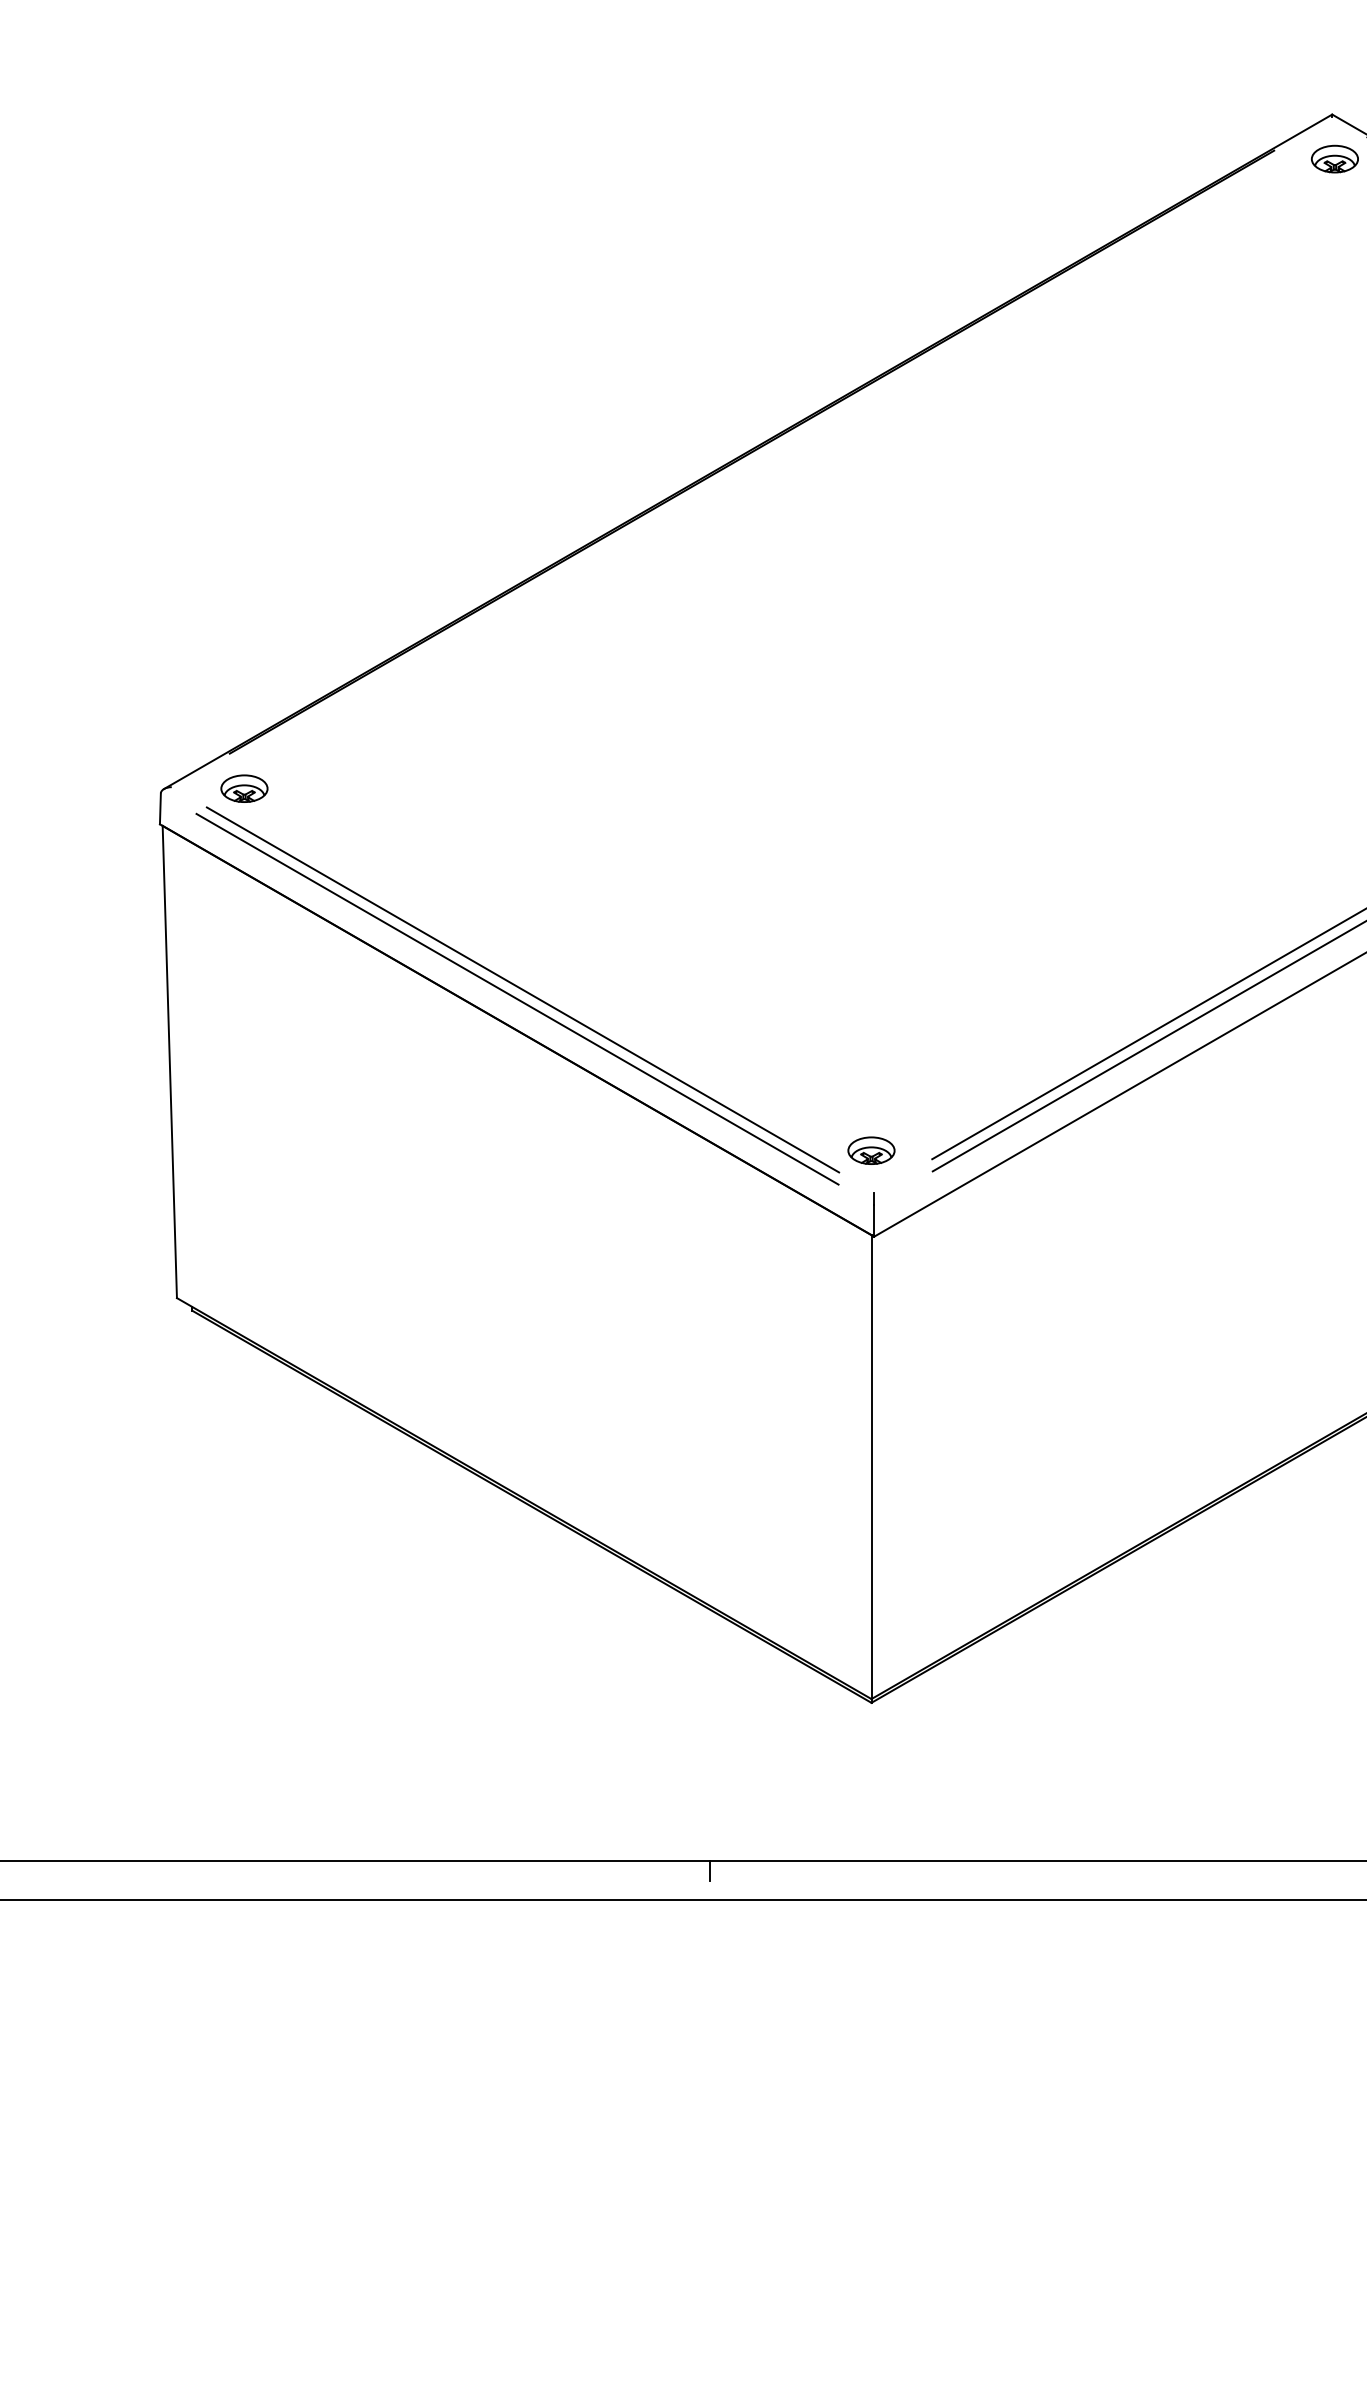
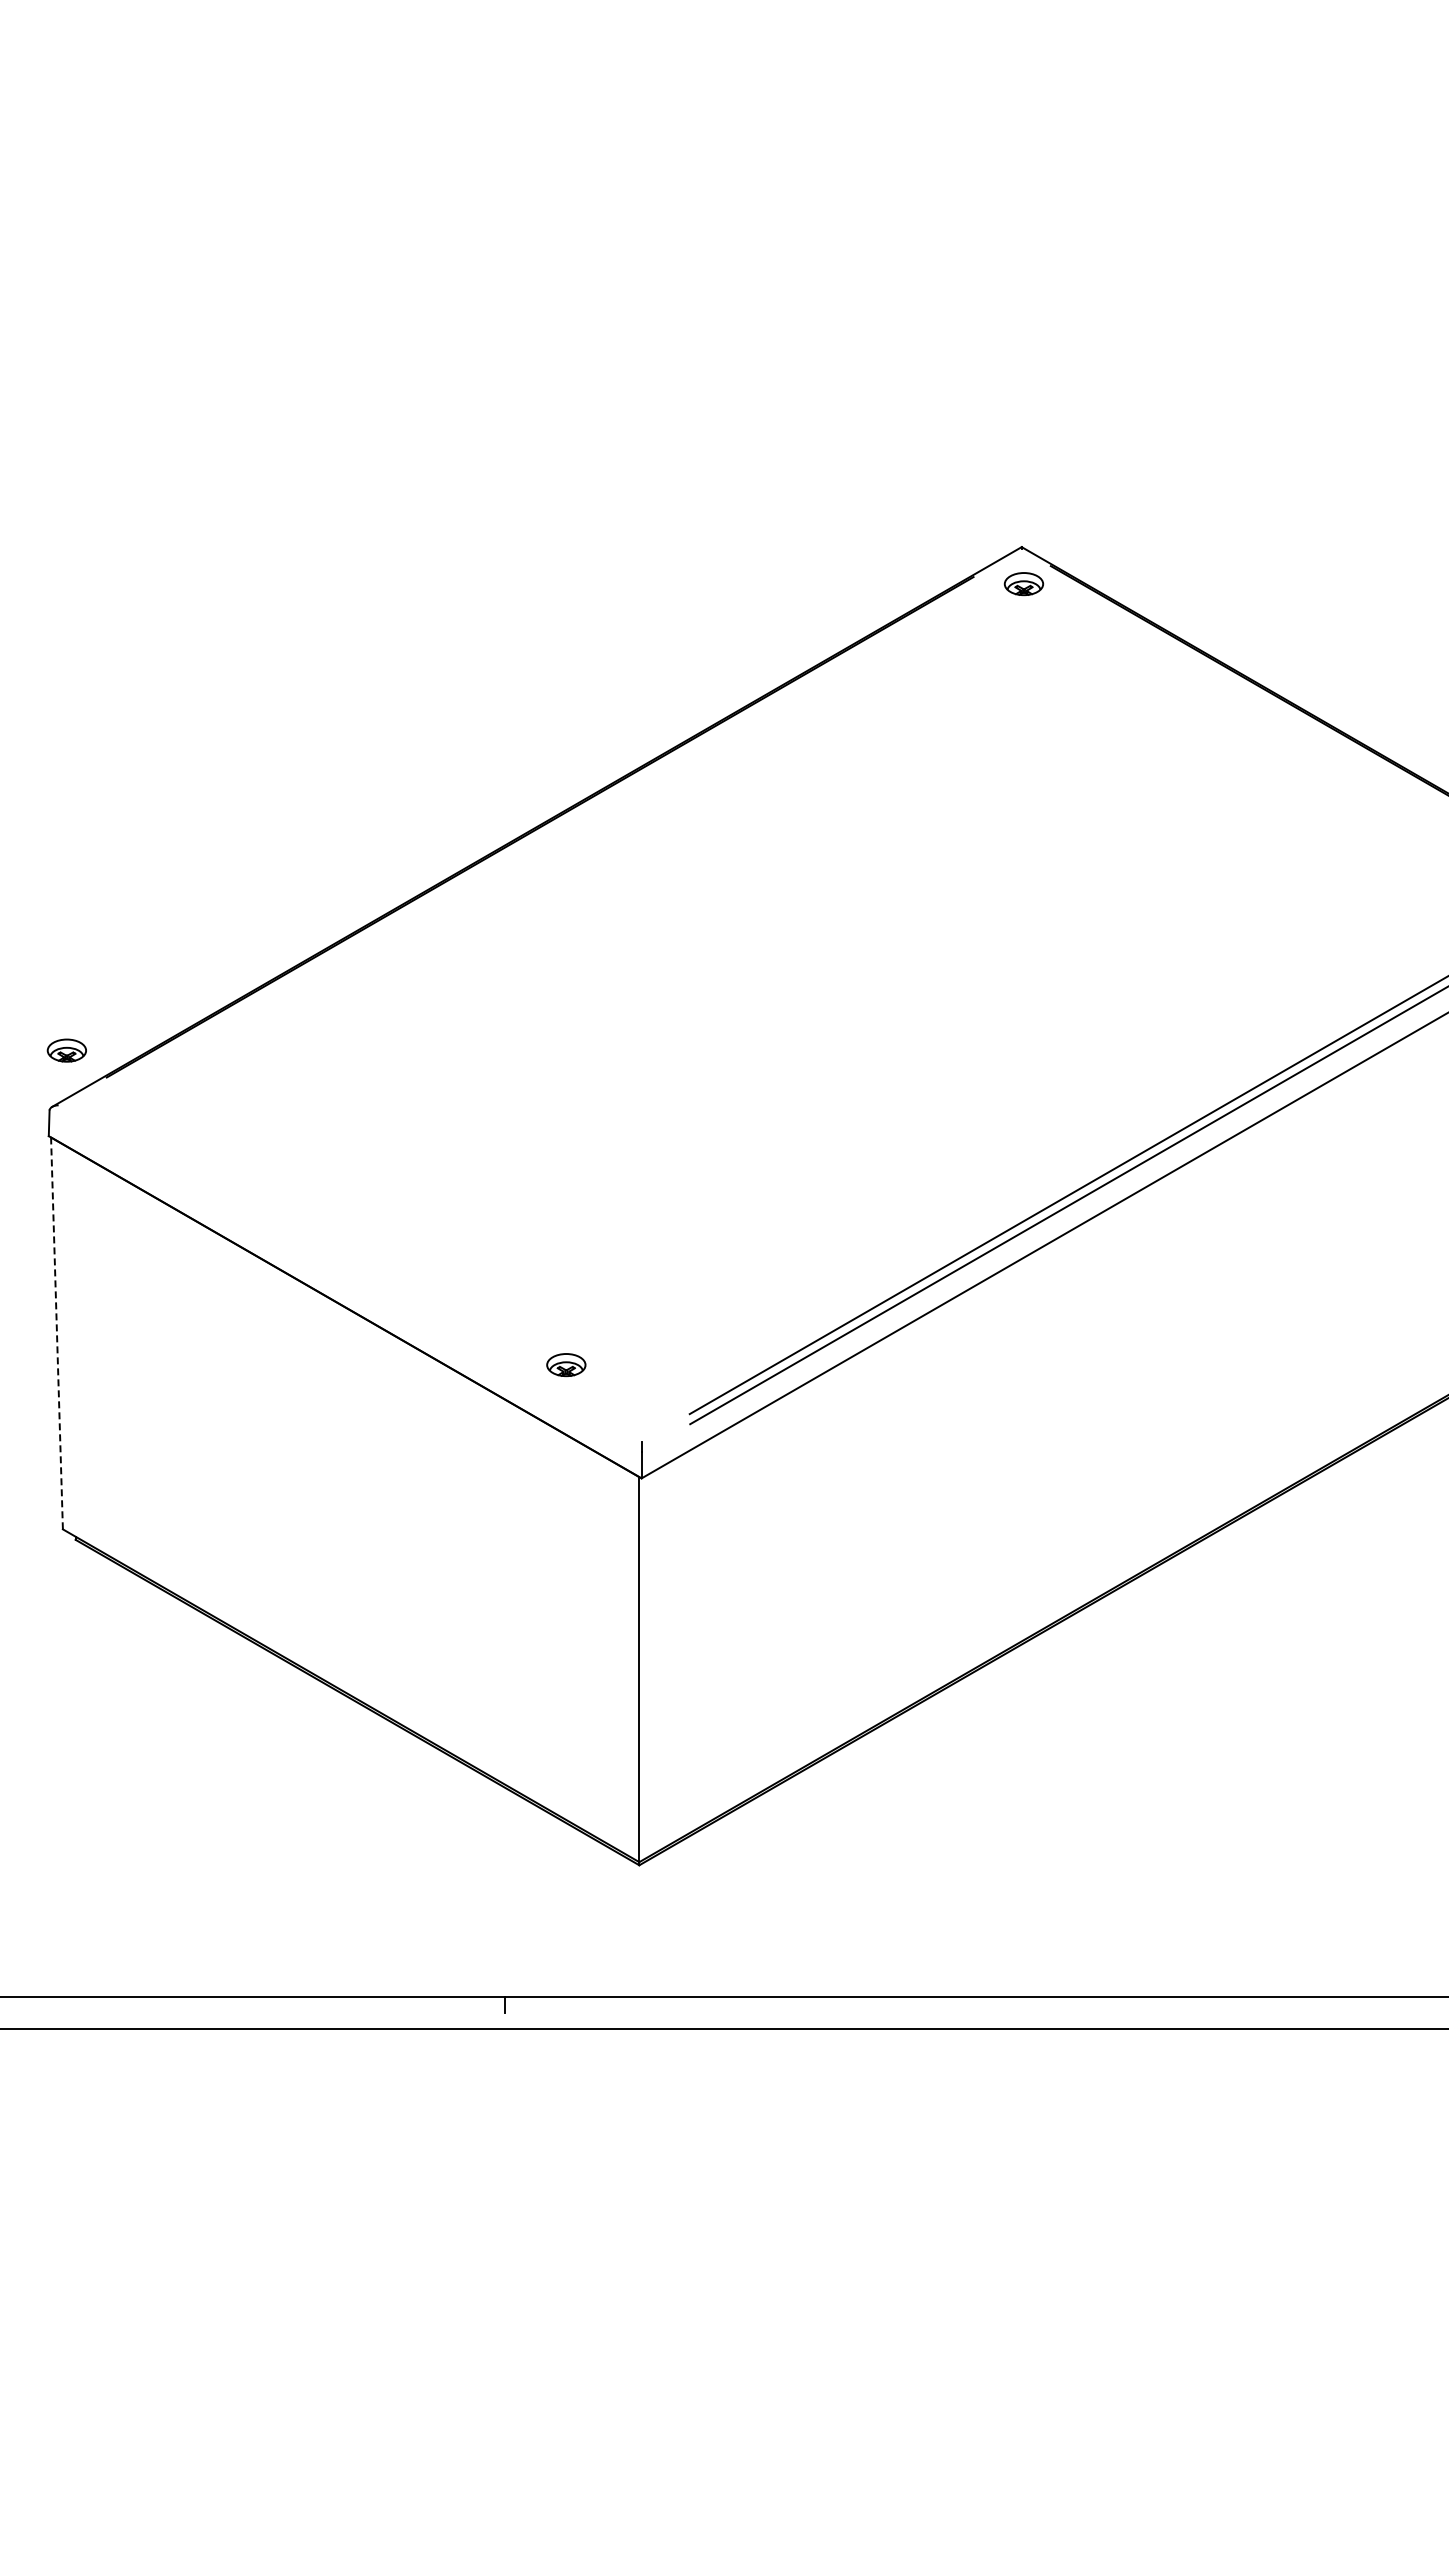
part: (243, 788) -> (66, 1050), moved
line: (522, 989) -> (349, 1273), removed
line: (517, 999) -> (345, 1281), removed
line: (170, 1062) -> (57, 1333), solid -> dashed
part: (871, 1151) -> (566, 1365), moved

